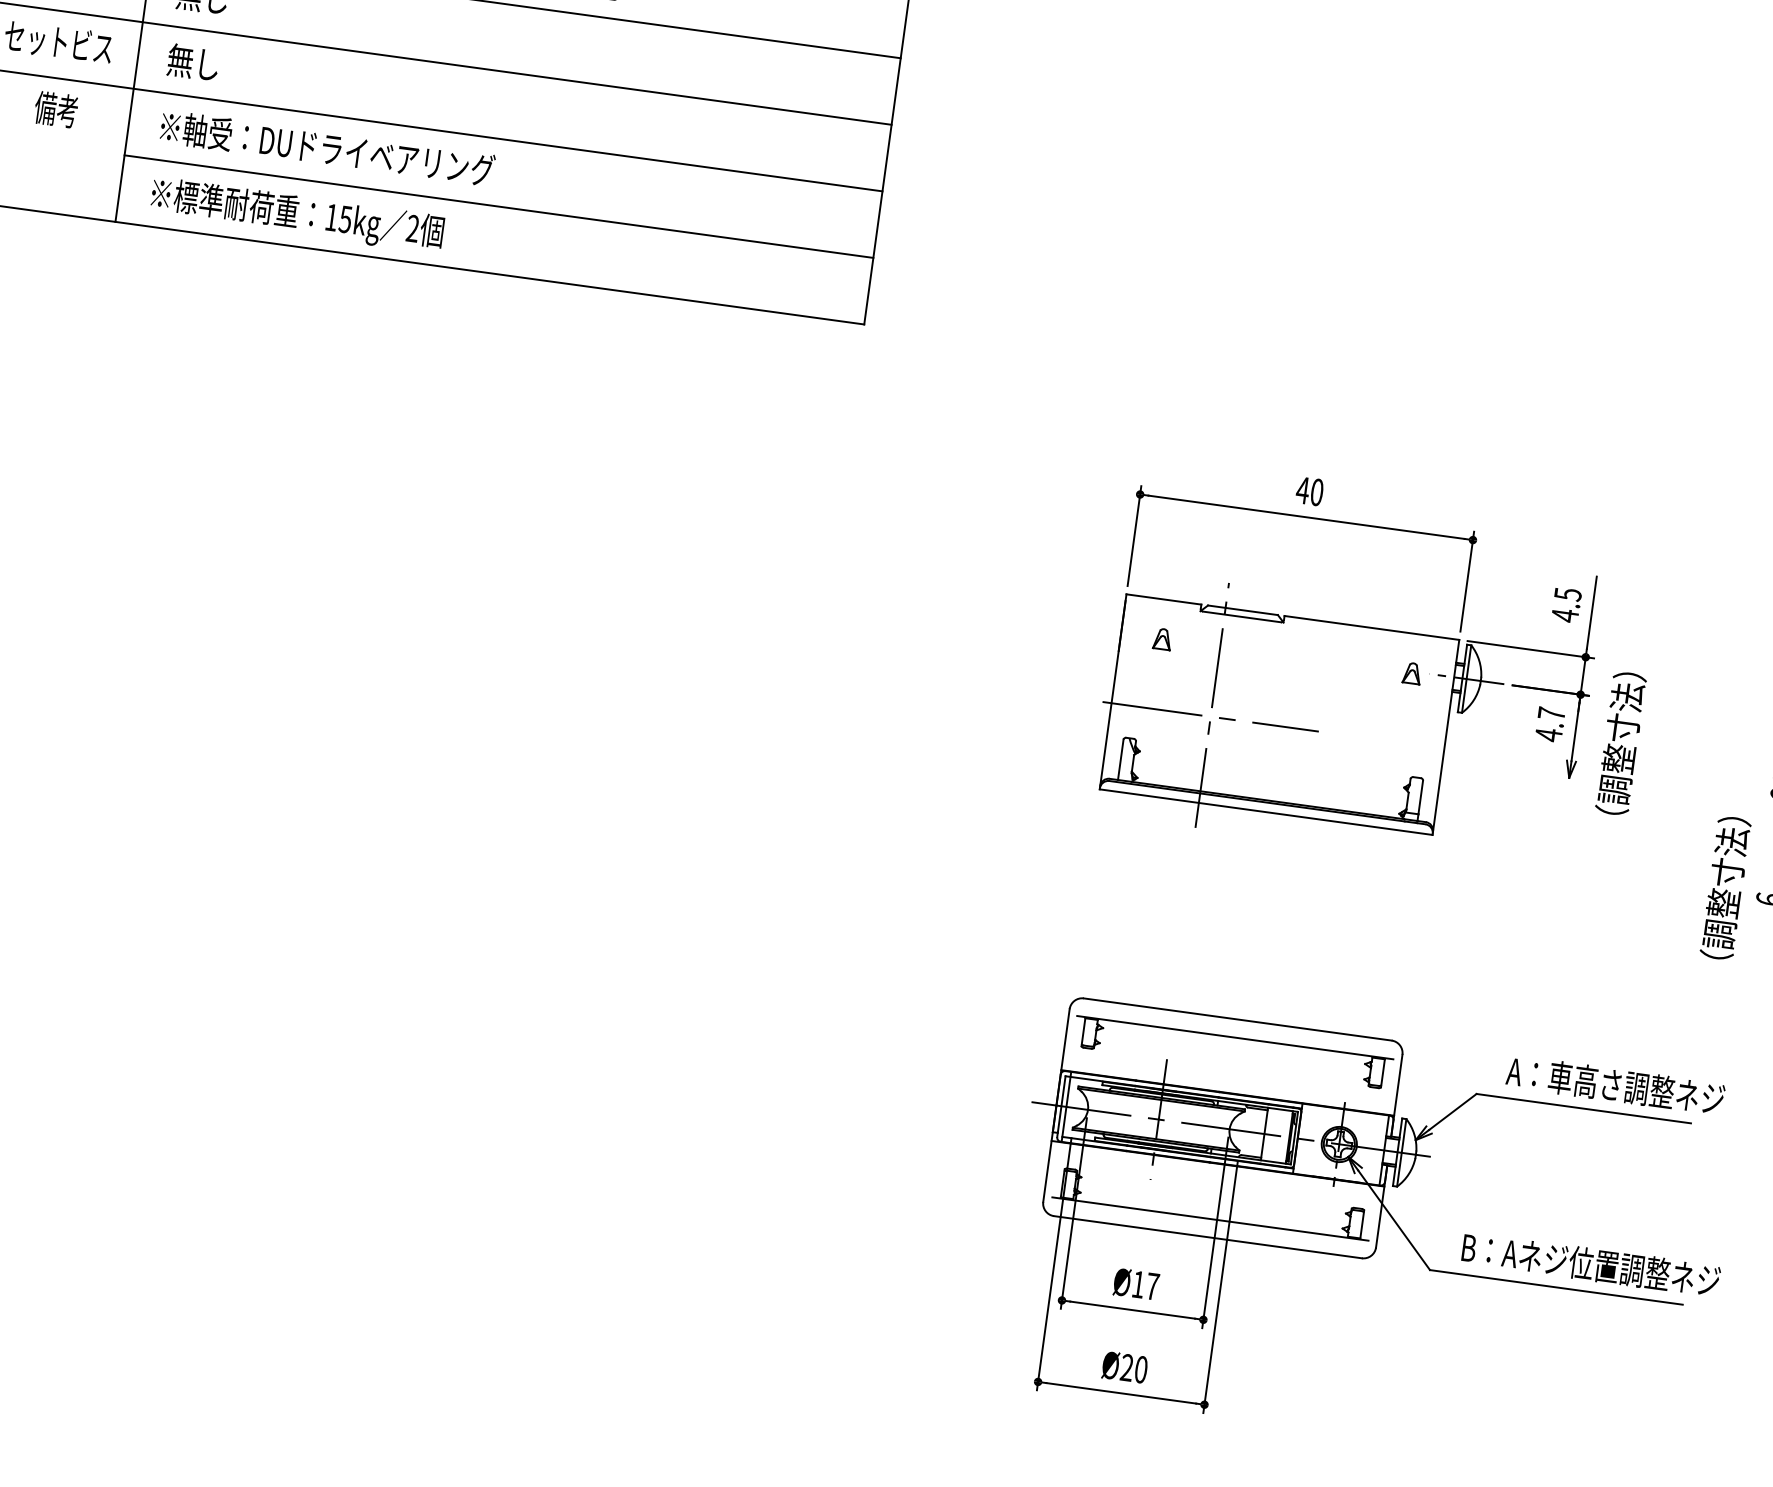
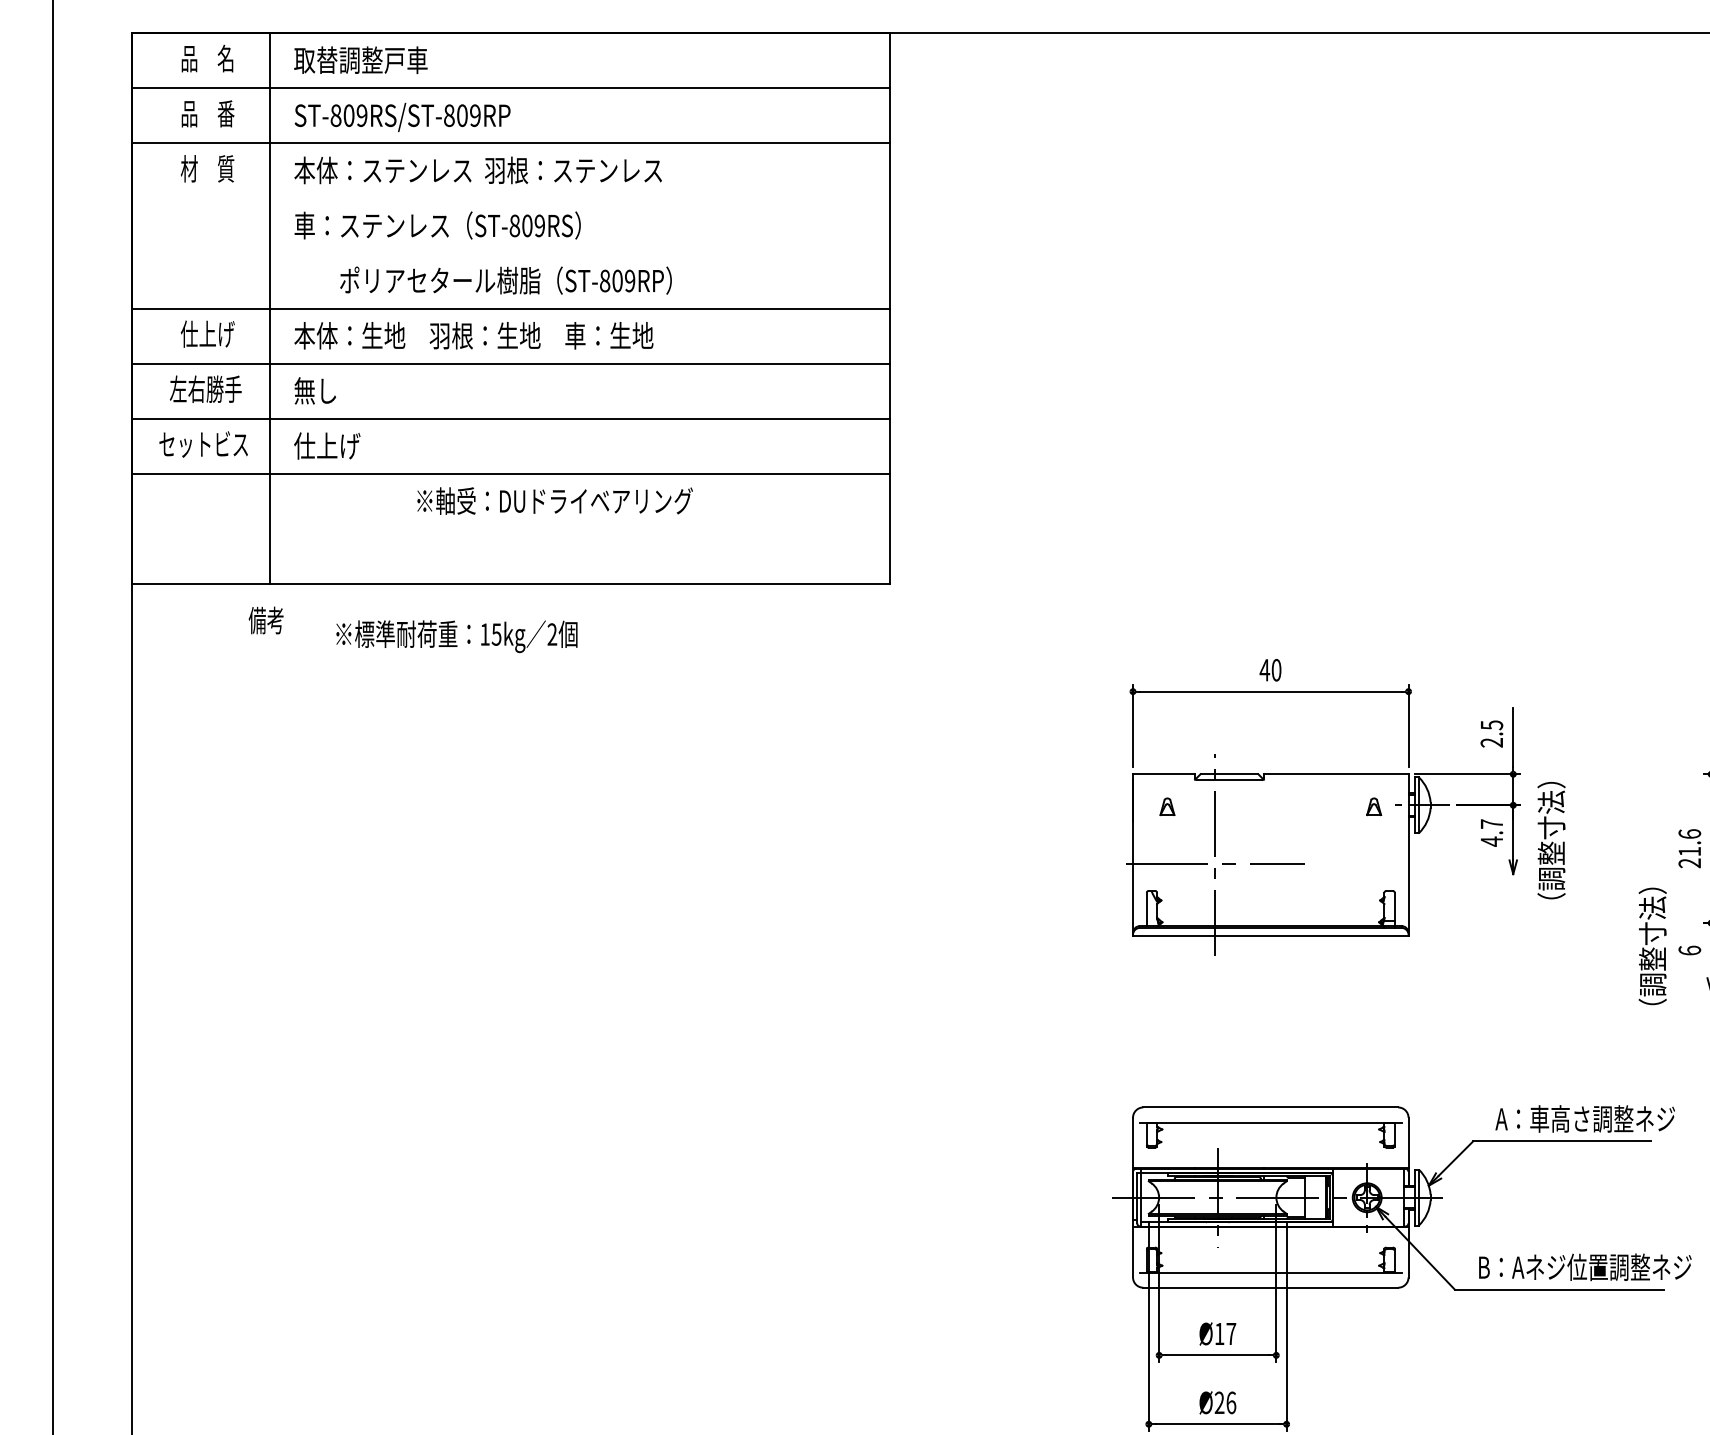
text: (208, 63) -> (327, 445), 無し -> 仕上げ
text: (55, 109) -> (265, 620), moved
text: (326, 147) -> (554, 500), moved
line: (498, 207) -> (579, 529), removed
text: (296, 215) -> (456, 636), moved
text: (1564, 615) -> (1491, 742), 4.5 -> 2.5
text: (1141, 1369) -> (1231, 1402), Ø20 -> Ø26

